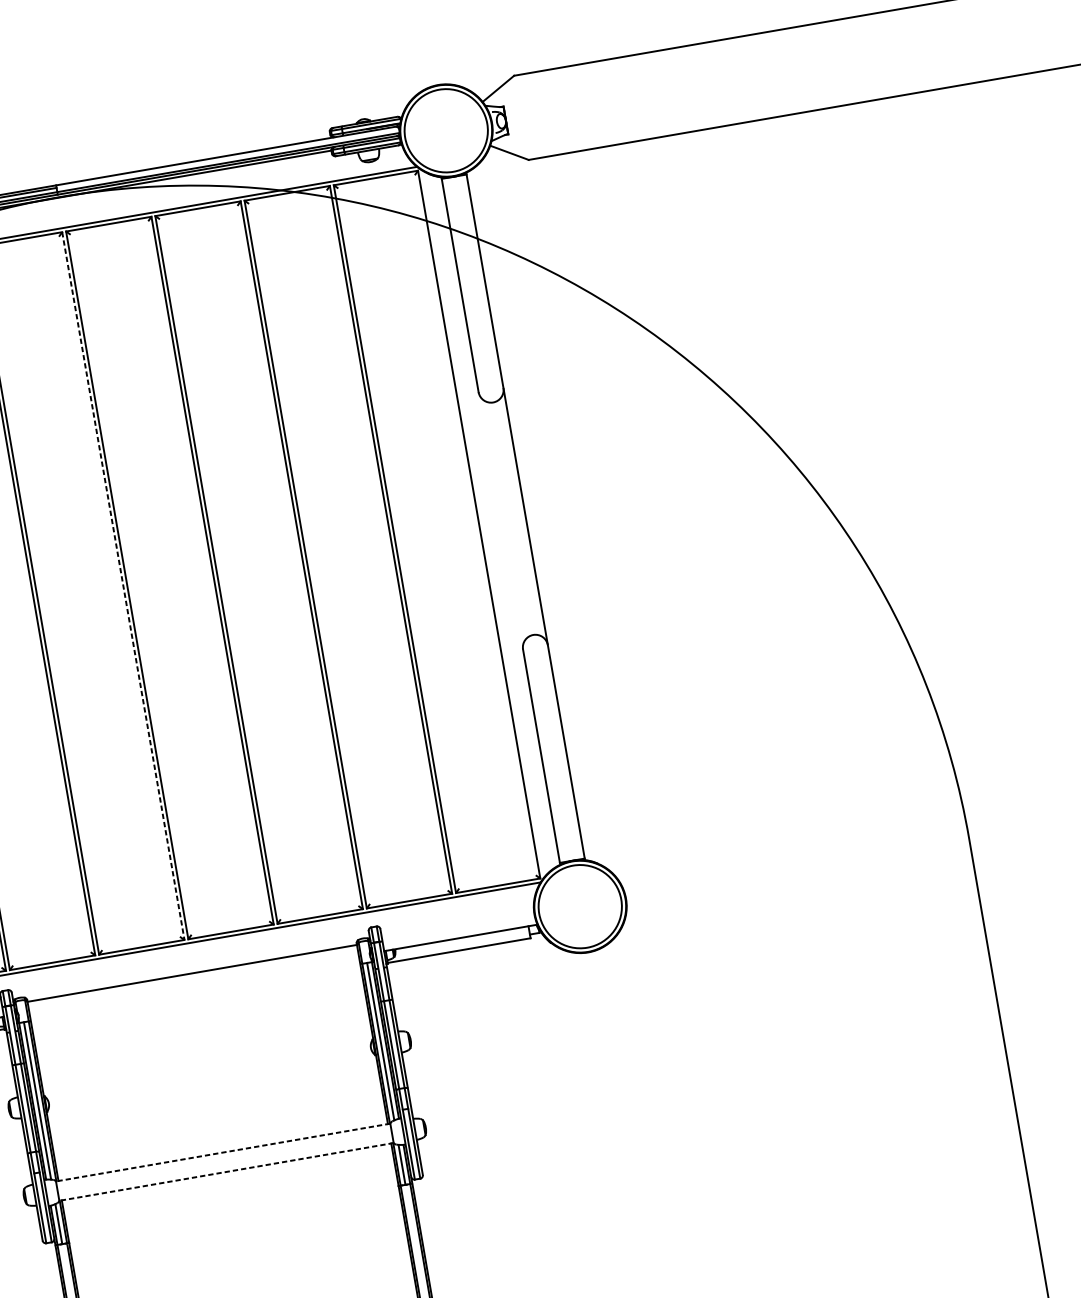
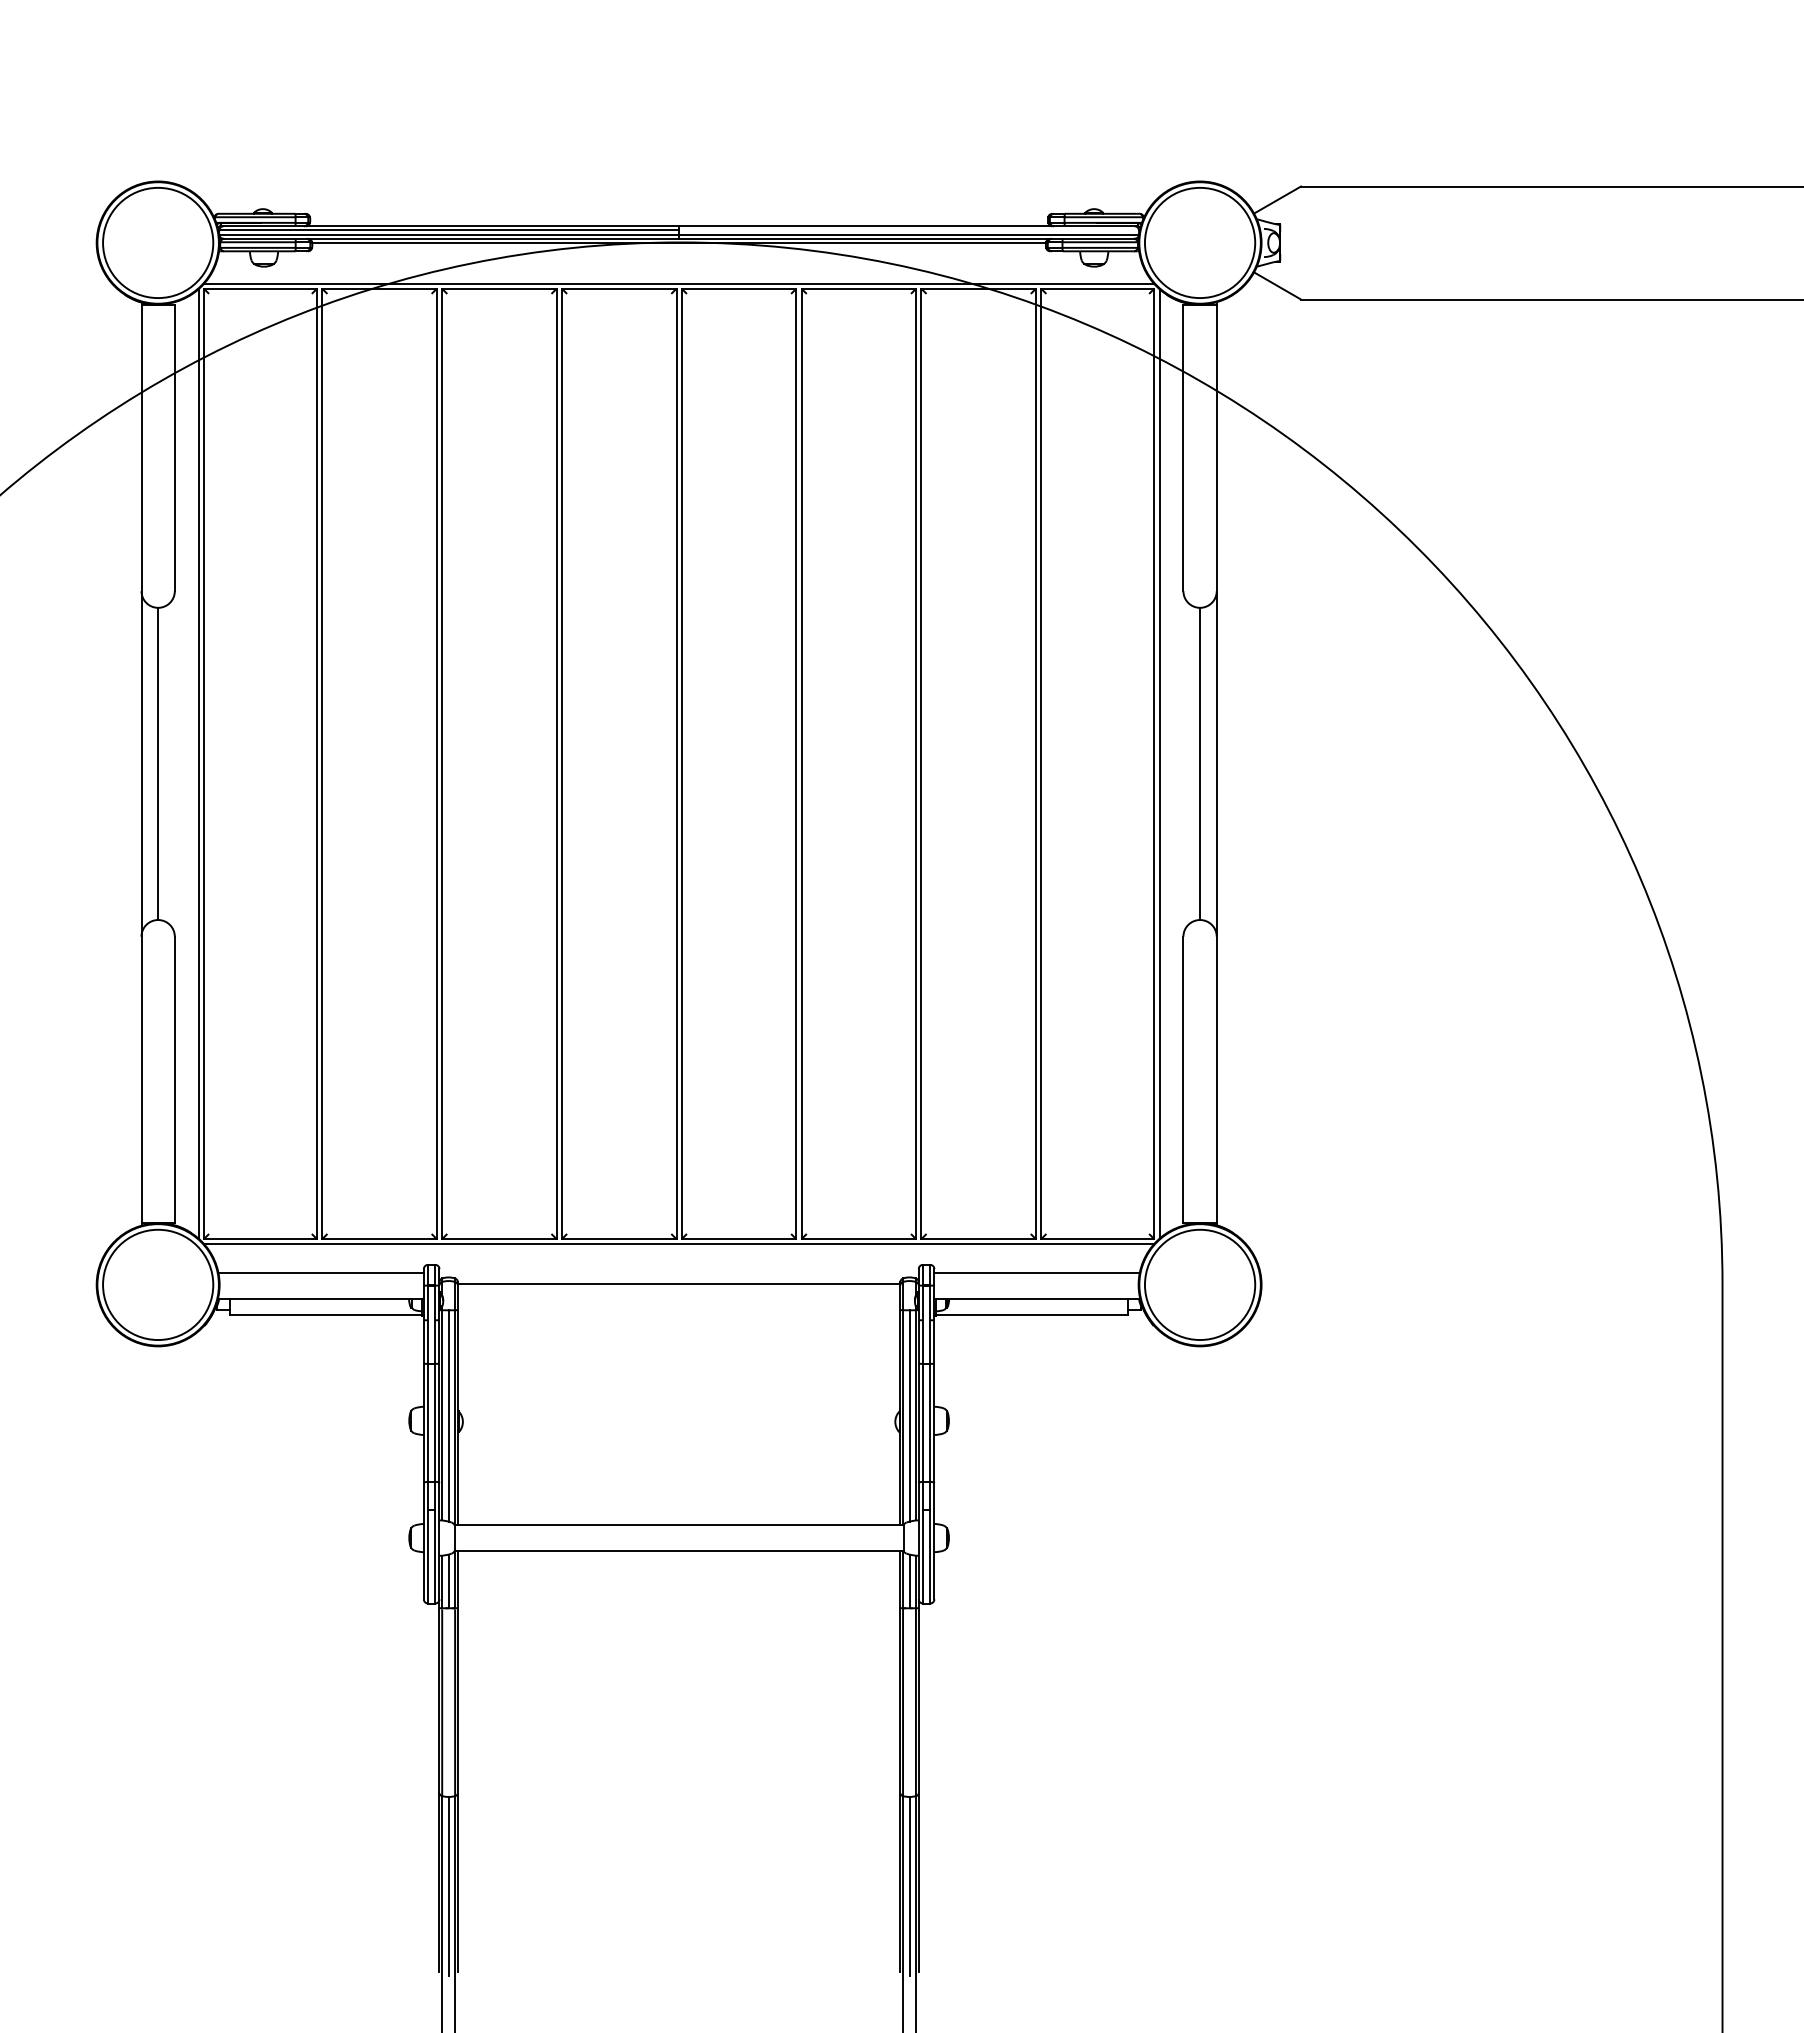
line: (513, 518) -> (1200, 763), added
line: (482, 523) -> (1159, 763), added
line: (123, 586) -> (676, 764), dashed -> solid
line: (456, 918) -> (1036, 1272), added
line: (222, 1152) -> (678, 1525), dashed -> solid
line: (226, 1172) -> (678, 1551), dashed -> solid

